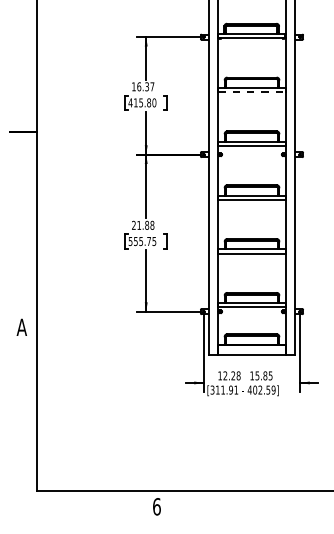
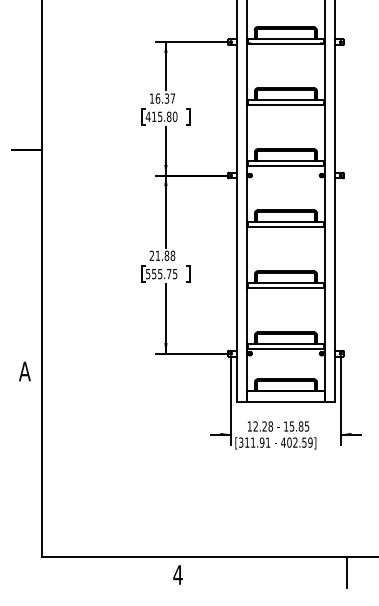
line: (252, 92) -> (286, 105), dashed -> solid
line: (306, 504) -> (347, 572), added
text: (156, 506) -> (177, 574), 6 -> 4

